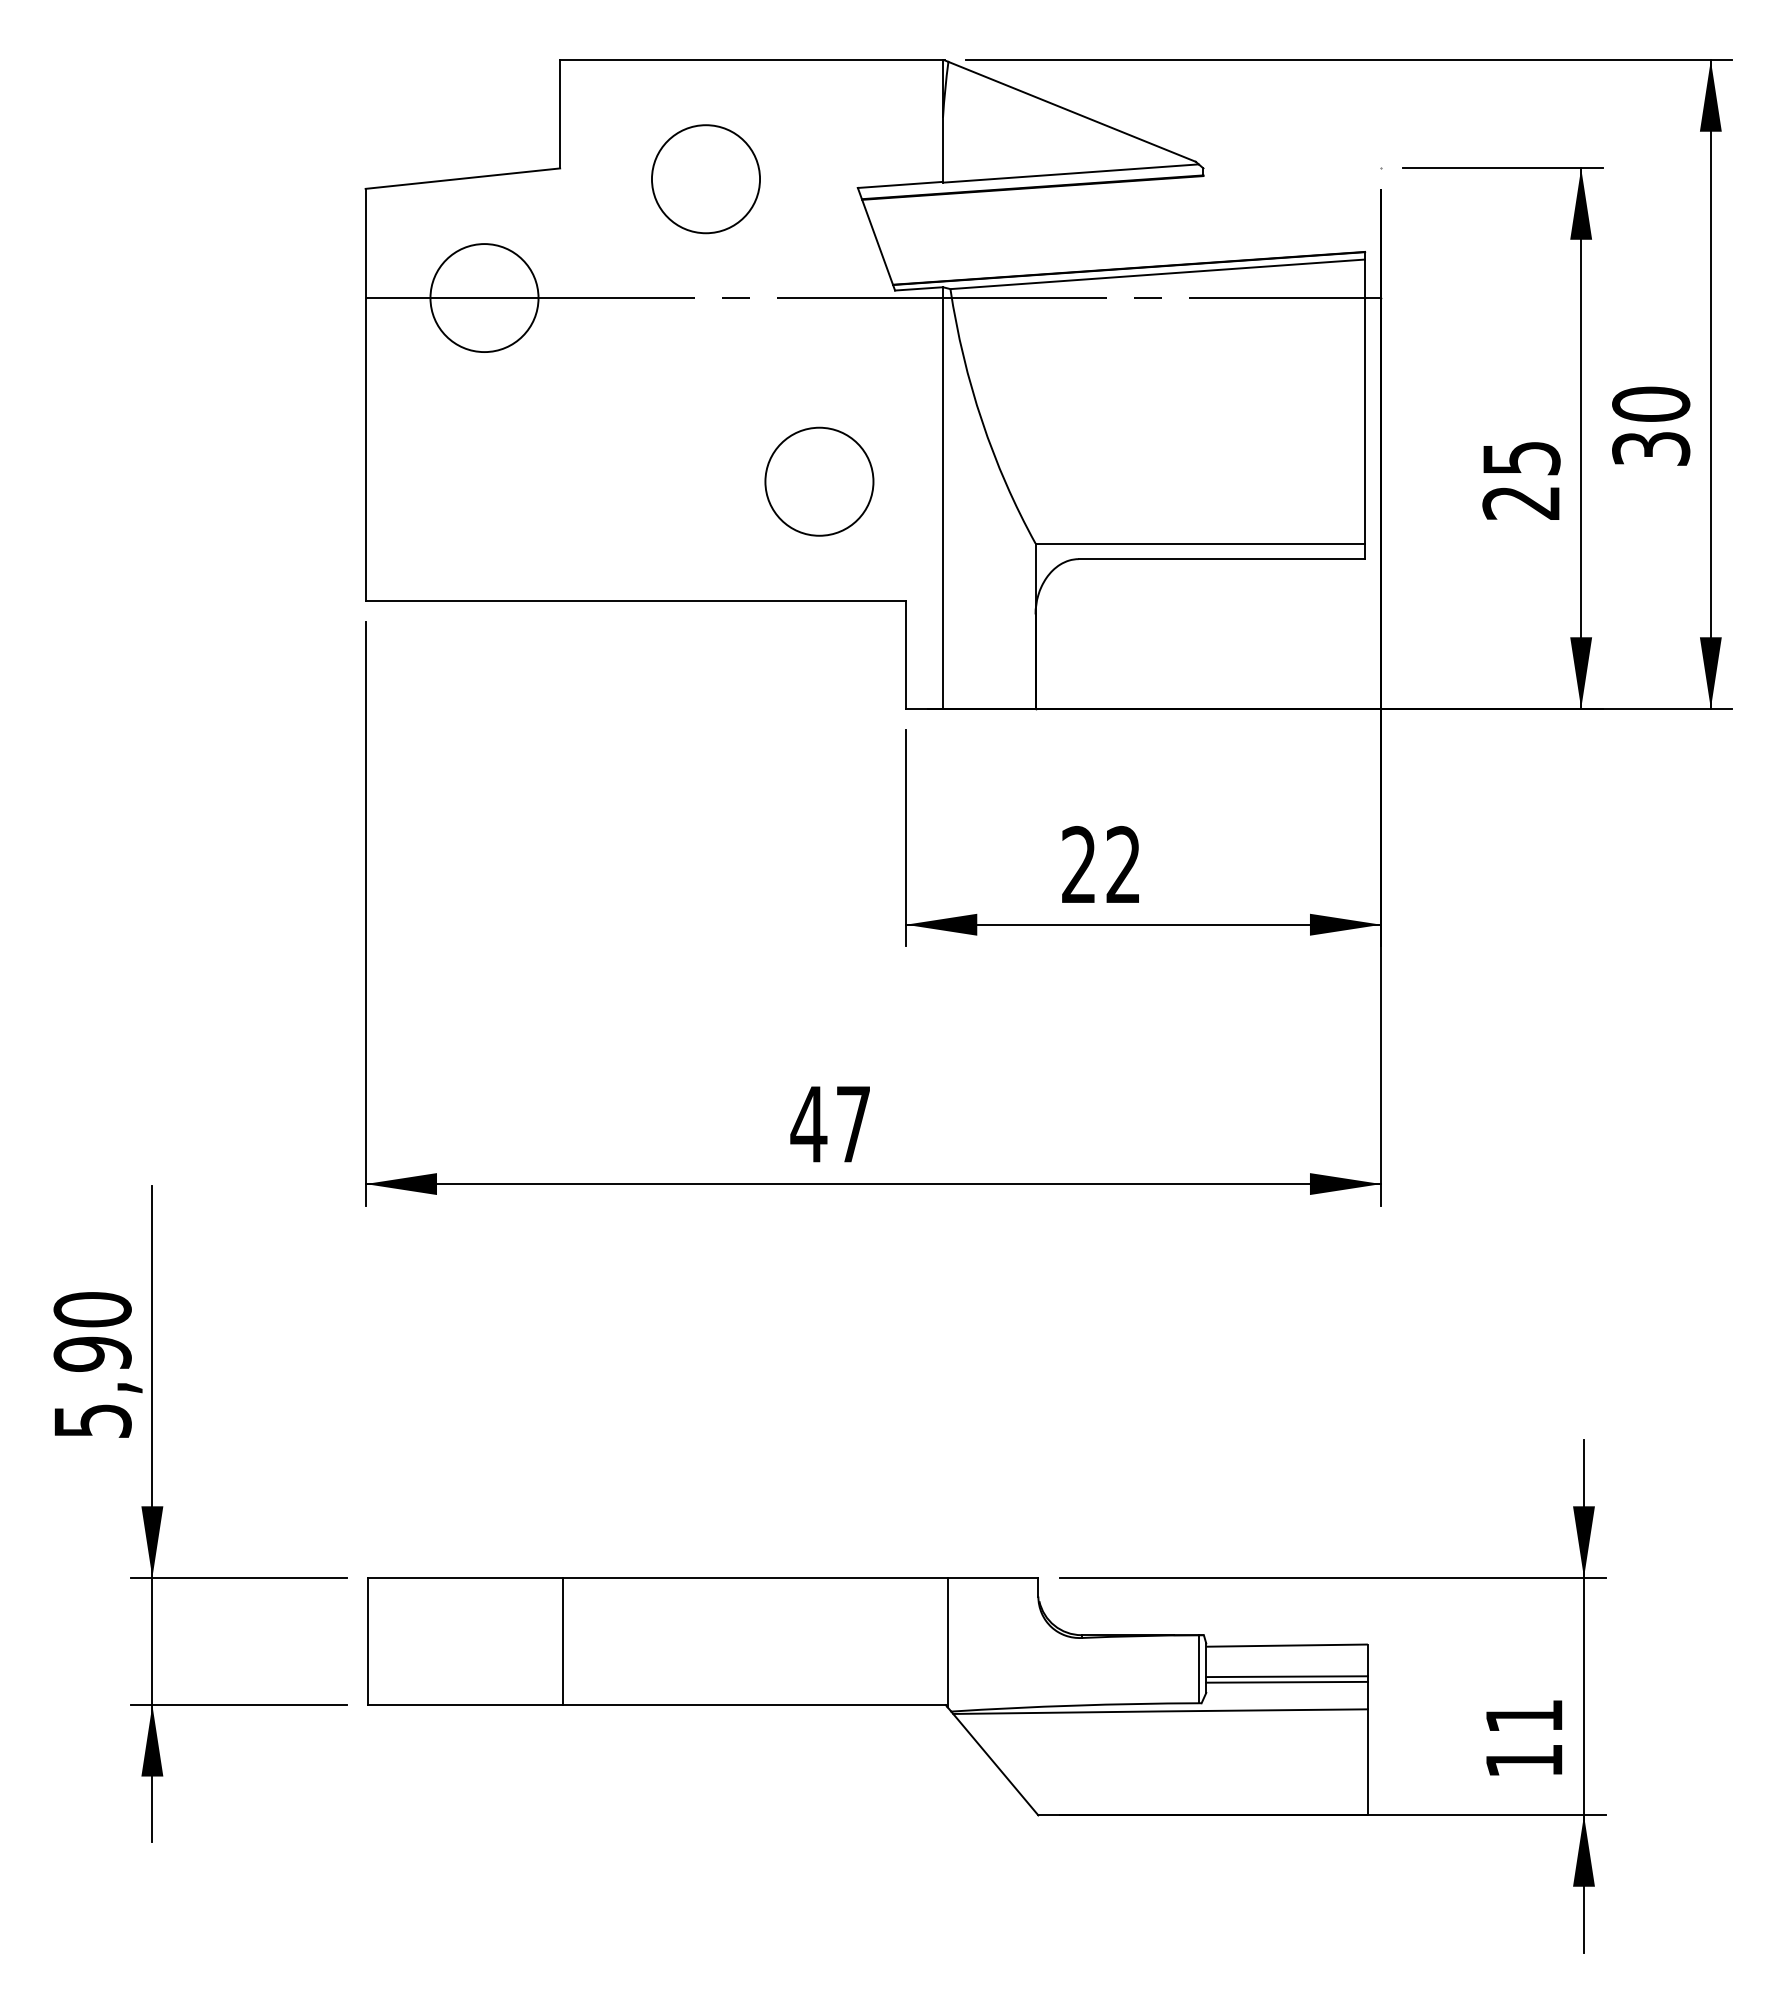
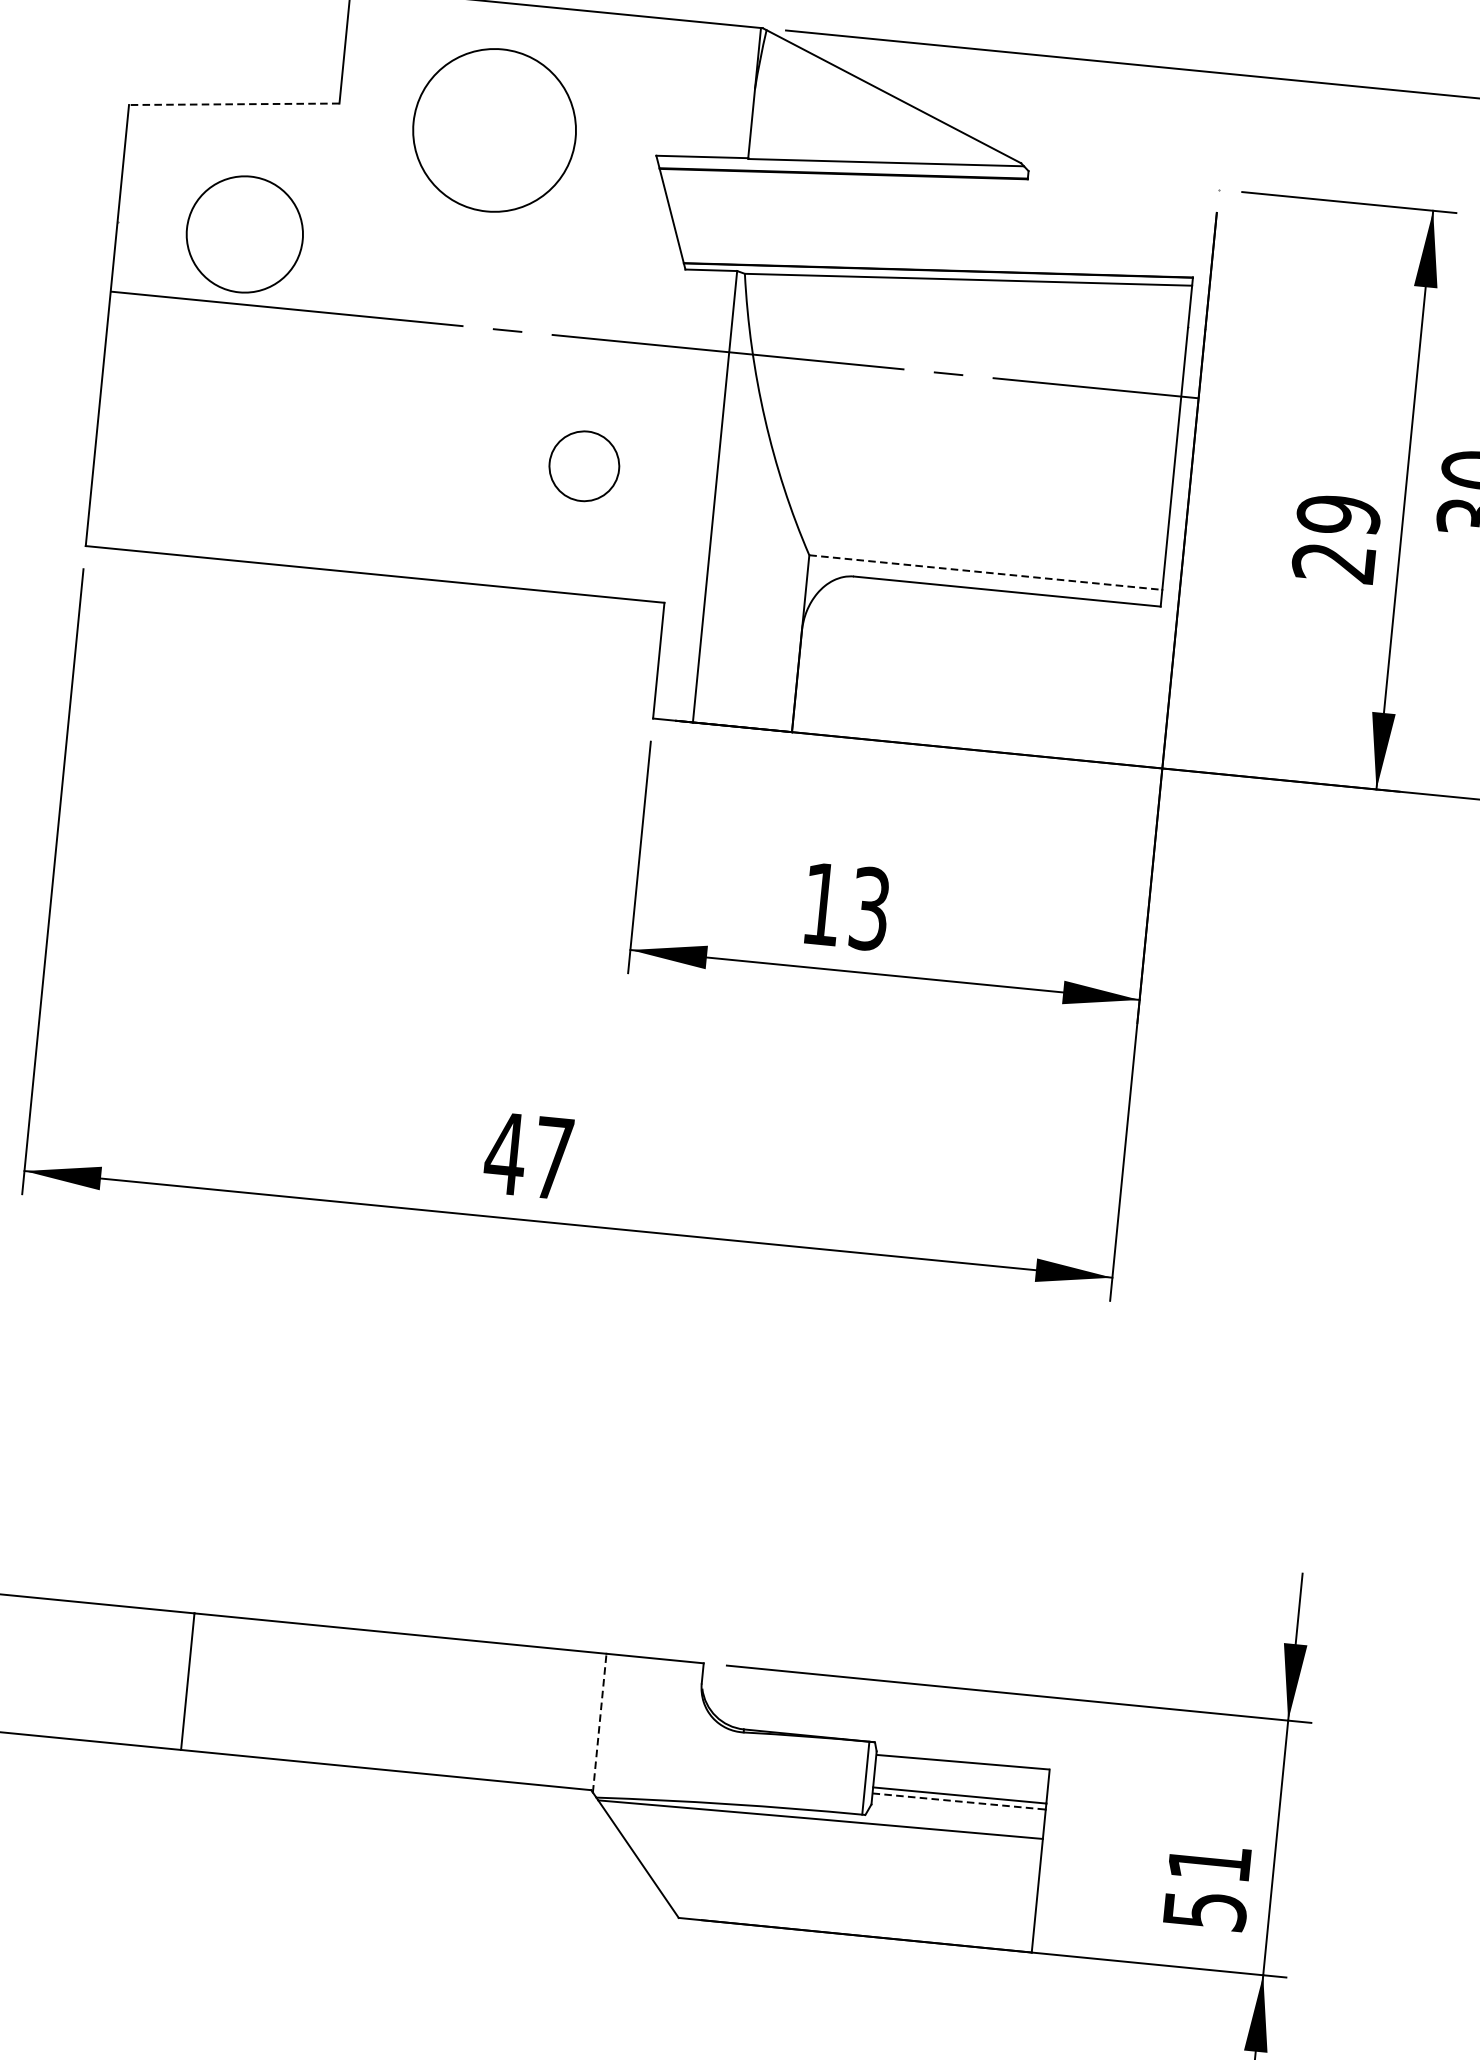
line: (462, 178) -> (233, 104), solid -> dashed
circle: (705, 179) -> (494, 130), size x1.4
line: (873, 298) -> (654, 345), moved
text: (1521, 458) -> (1338, 515), 25 -> 29
circle: (819, 481) -> (584, 466), size x0.6
line: (1200, 543) -> (986, 572), solid -> dashed
text: (1101, 865) -> (846, 907), 22 -> 13
line: (947, 1642) -> (599, 1723), solid -> dashed
line: (1287, 1682) -> (959, 1801), solid -> dashed
text: (1524, 1760) -> (1205, 1910), 11 -> 51

